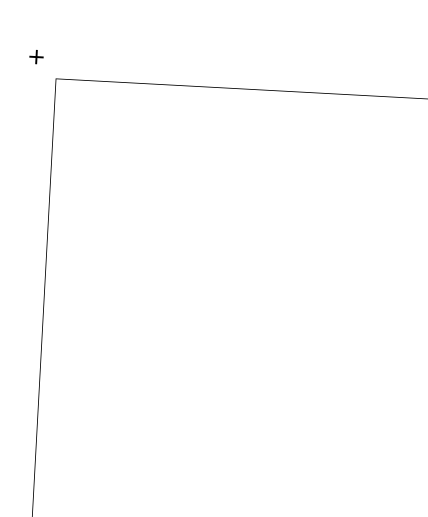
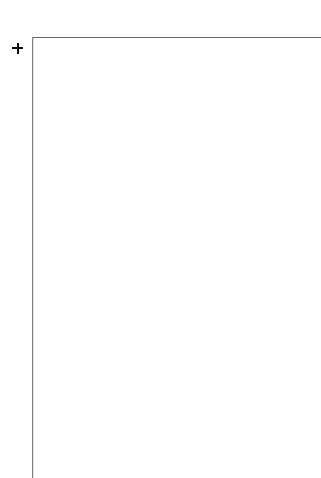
part: (36, 57) -> (17, 48), moved

